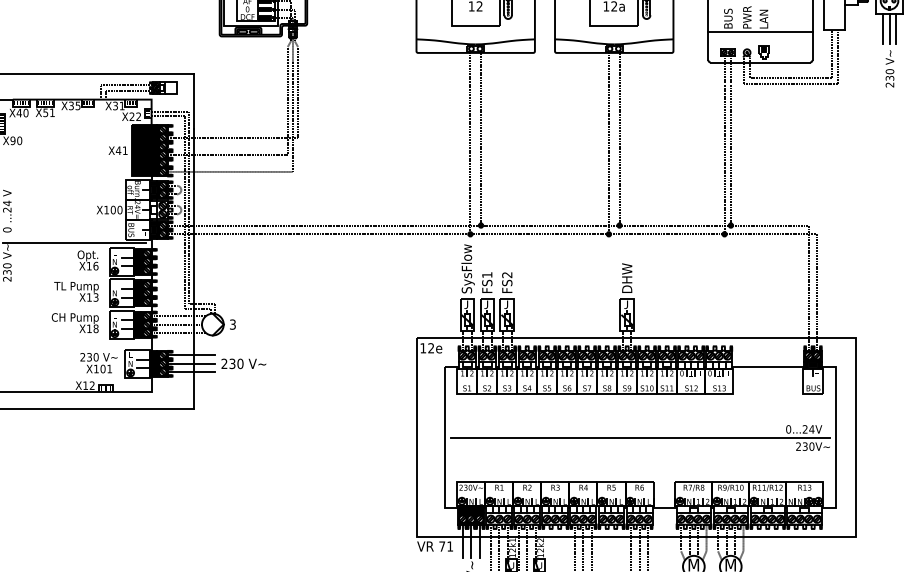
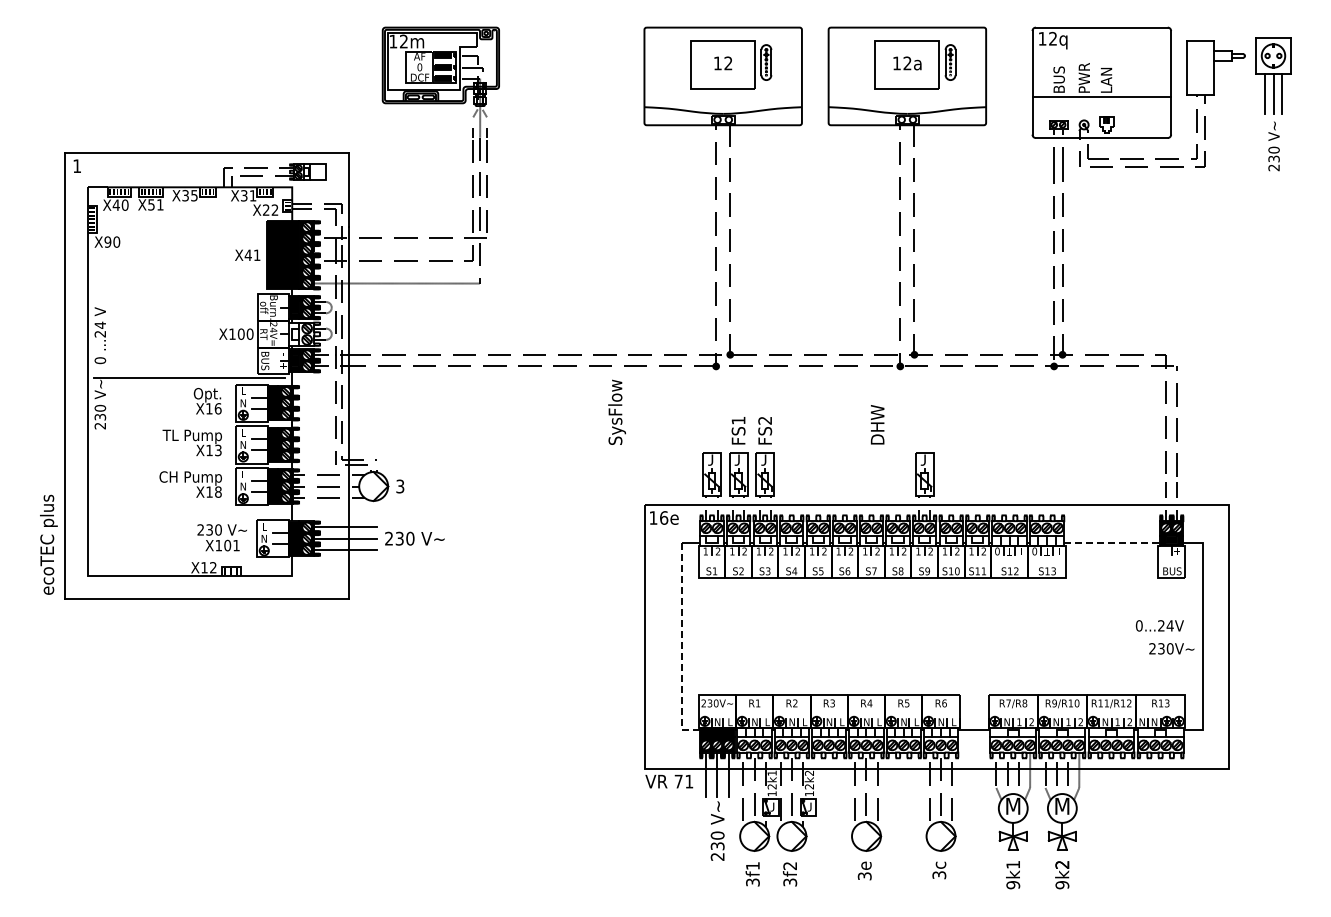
text: (467, 268) -> (616, 411), moved
text: (627, 277) -> (877, 424), moved
text: (431, 347) -> (664, 517), 12e -> 16e
line: (768, 367) -> (1112, 543), solid -> dashed
line: (639, 437) -> (941, 636), removed
line: (445, 444) -> (682, 645), solid -> dashed

